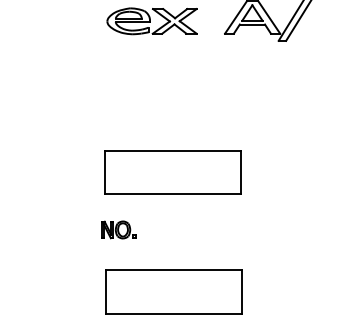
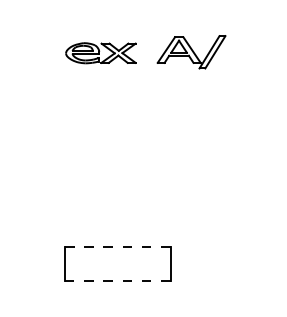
part: (172, 171) -> (116, 170), removed
part: (118, 229) -> (74, 215), removed
line: (173, 270) -> (117, 247), solid -> dashed
line: (173, 313) -> (117, 280), solid -> dashed

